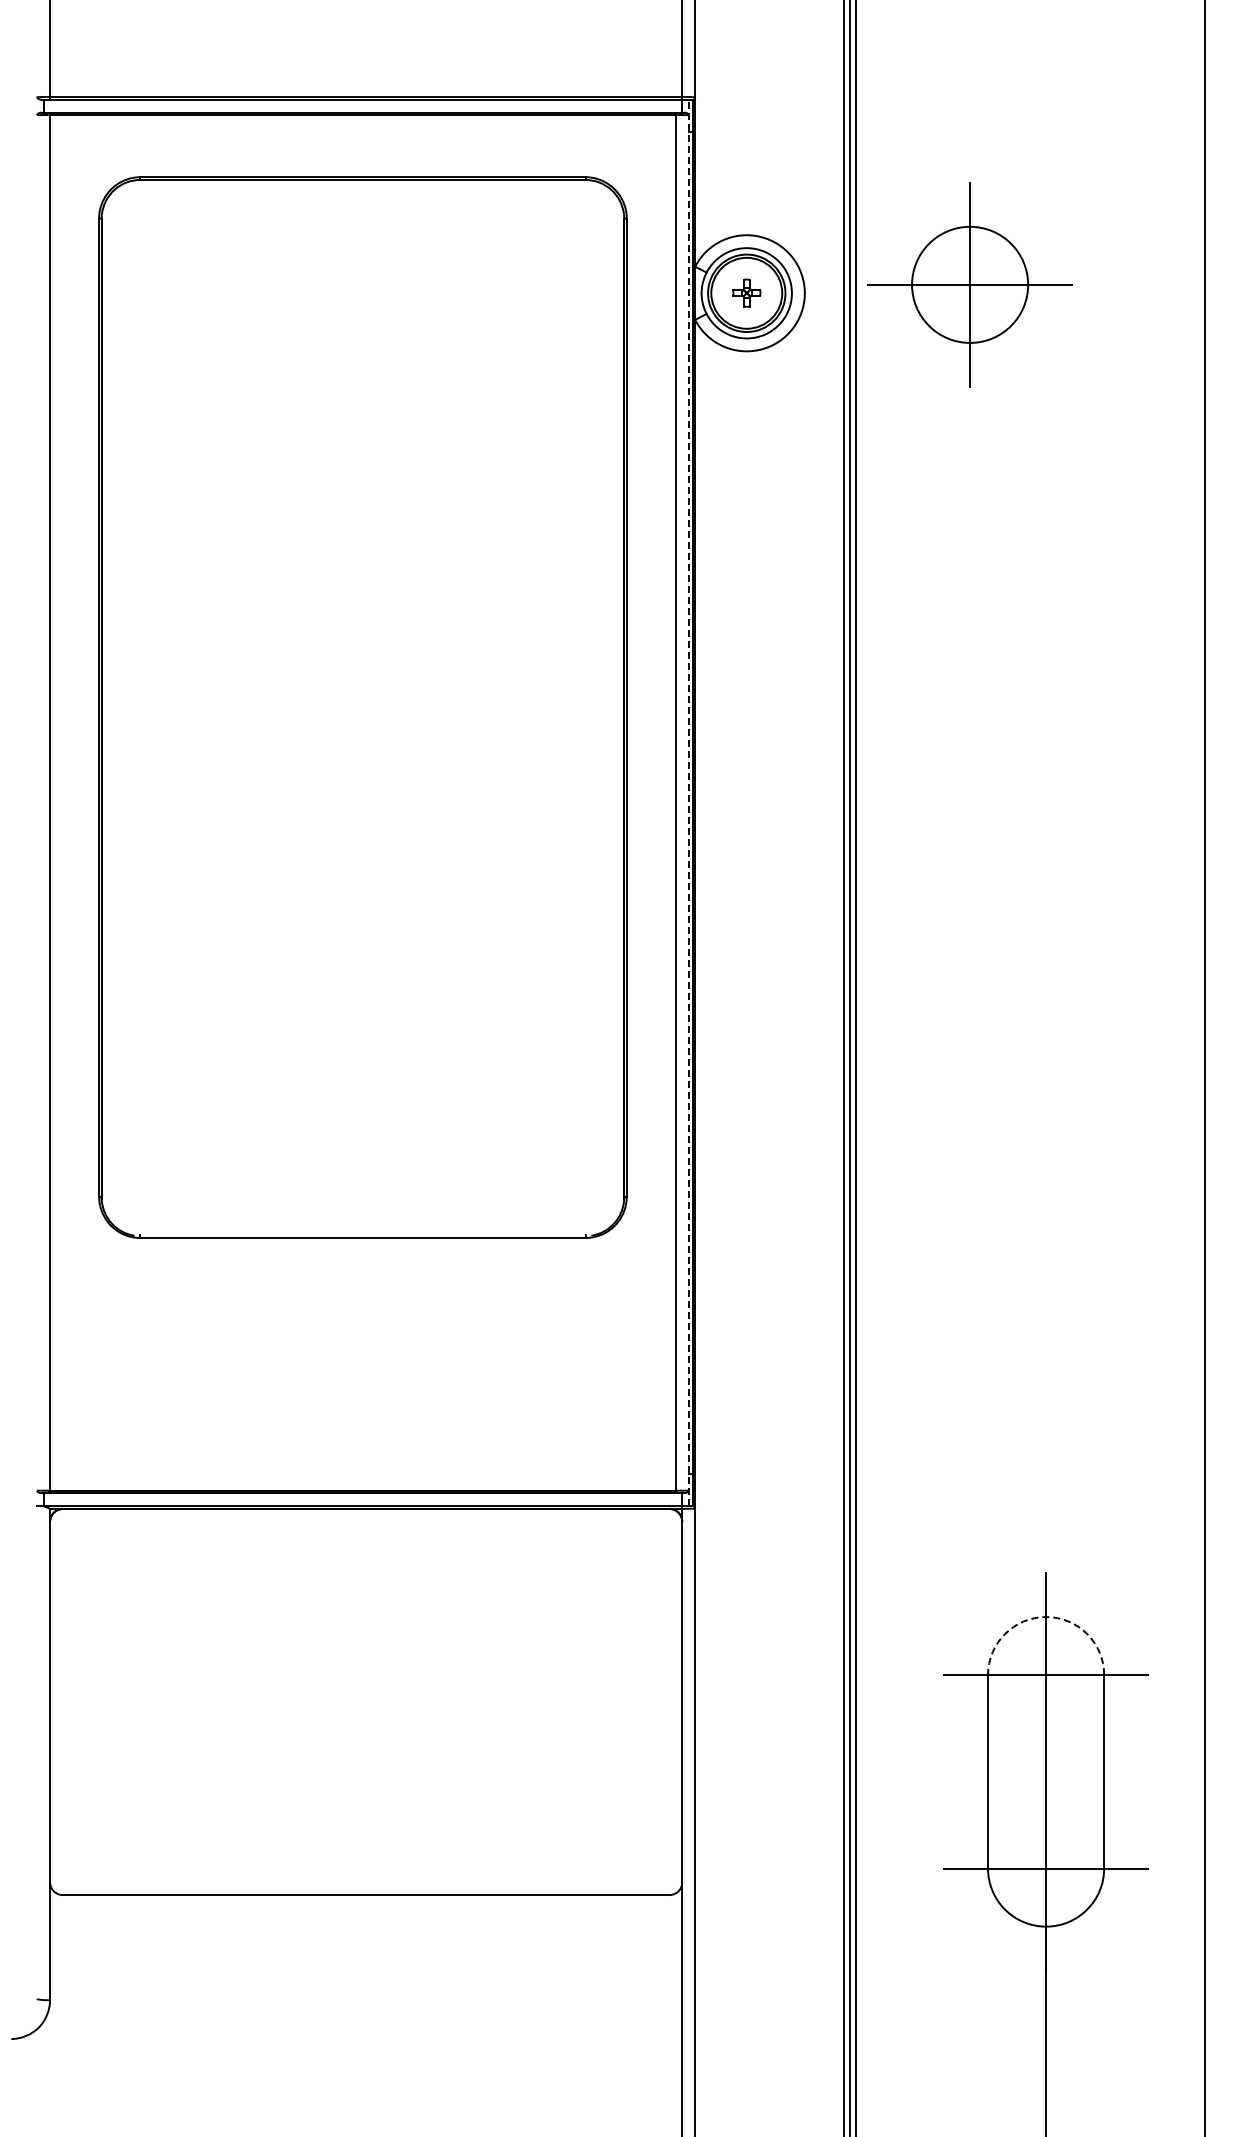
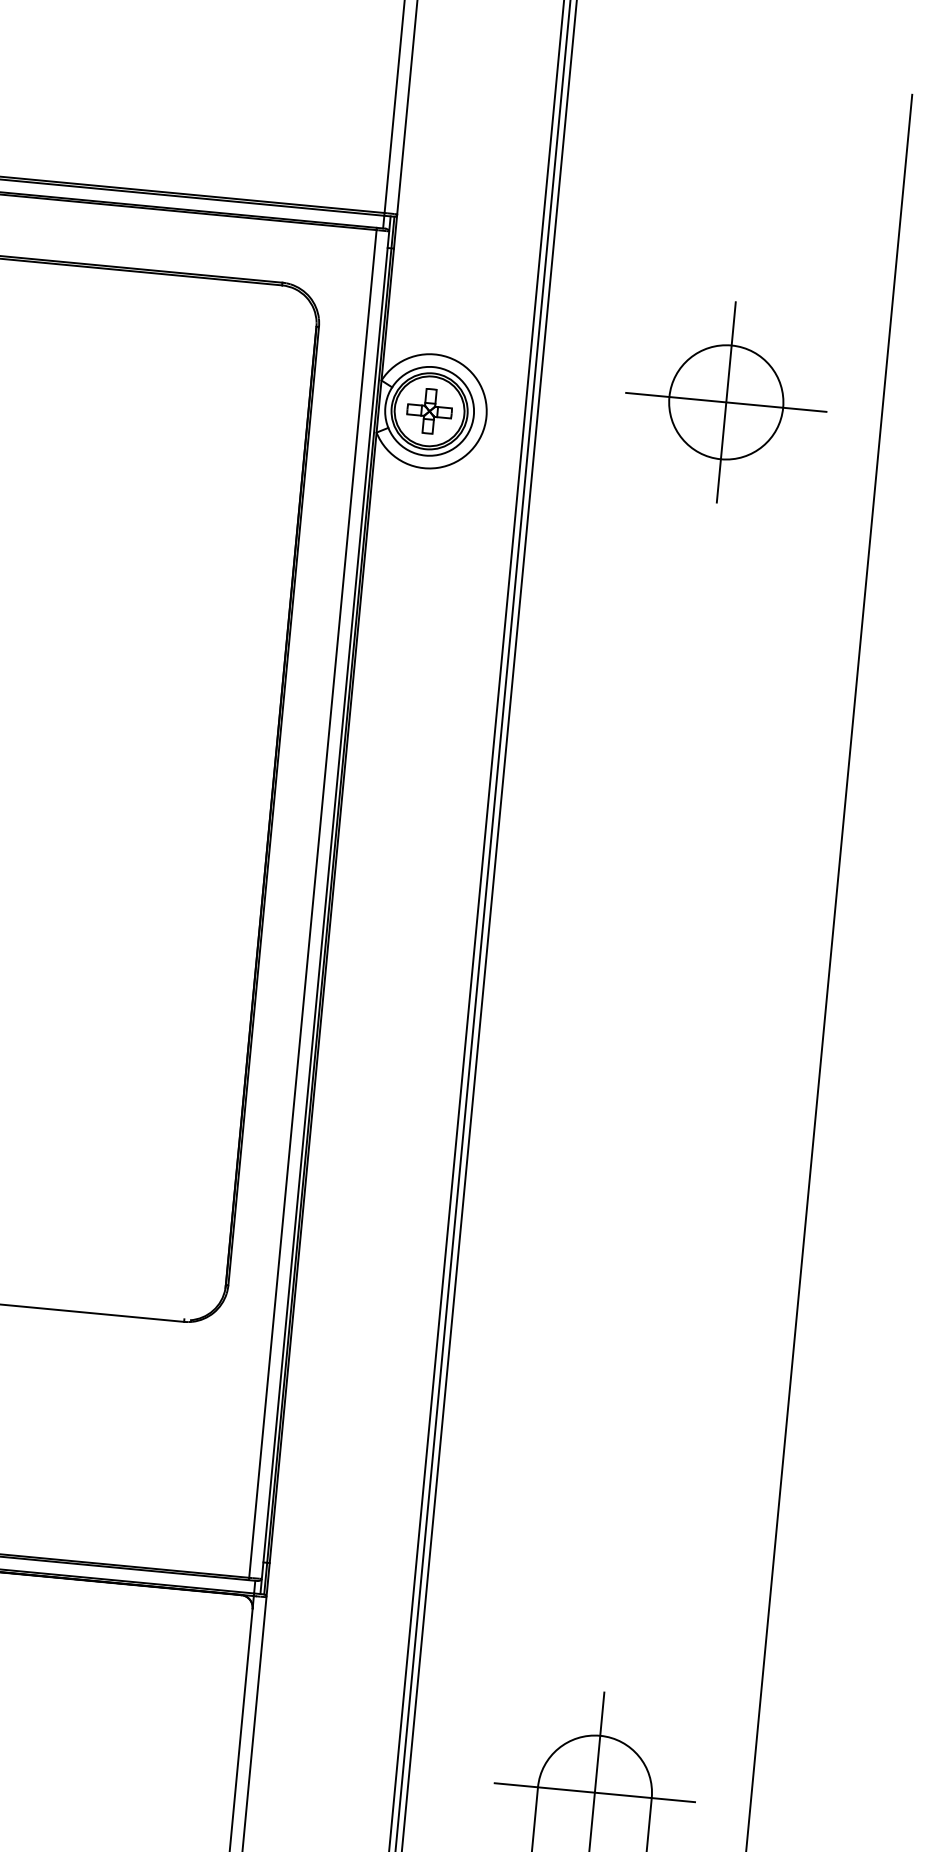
part: (969, 284) -> (725, 401), moved
part: (746, 292) -> (429, 410), size x1.67
line: (688, 802) -> (325, 904), dashed -> solid
arc: (1046, 1617) -> (600, 1736), dashed -> solid

